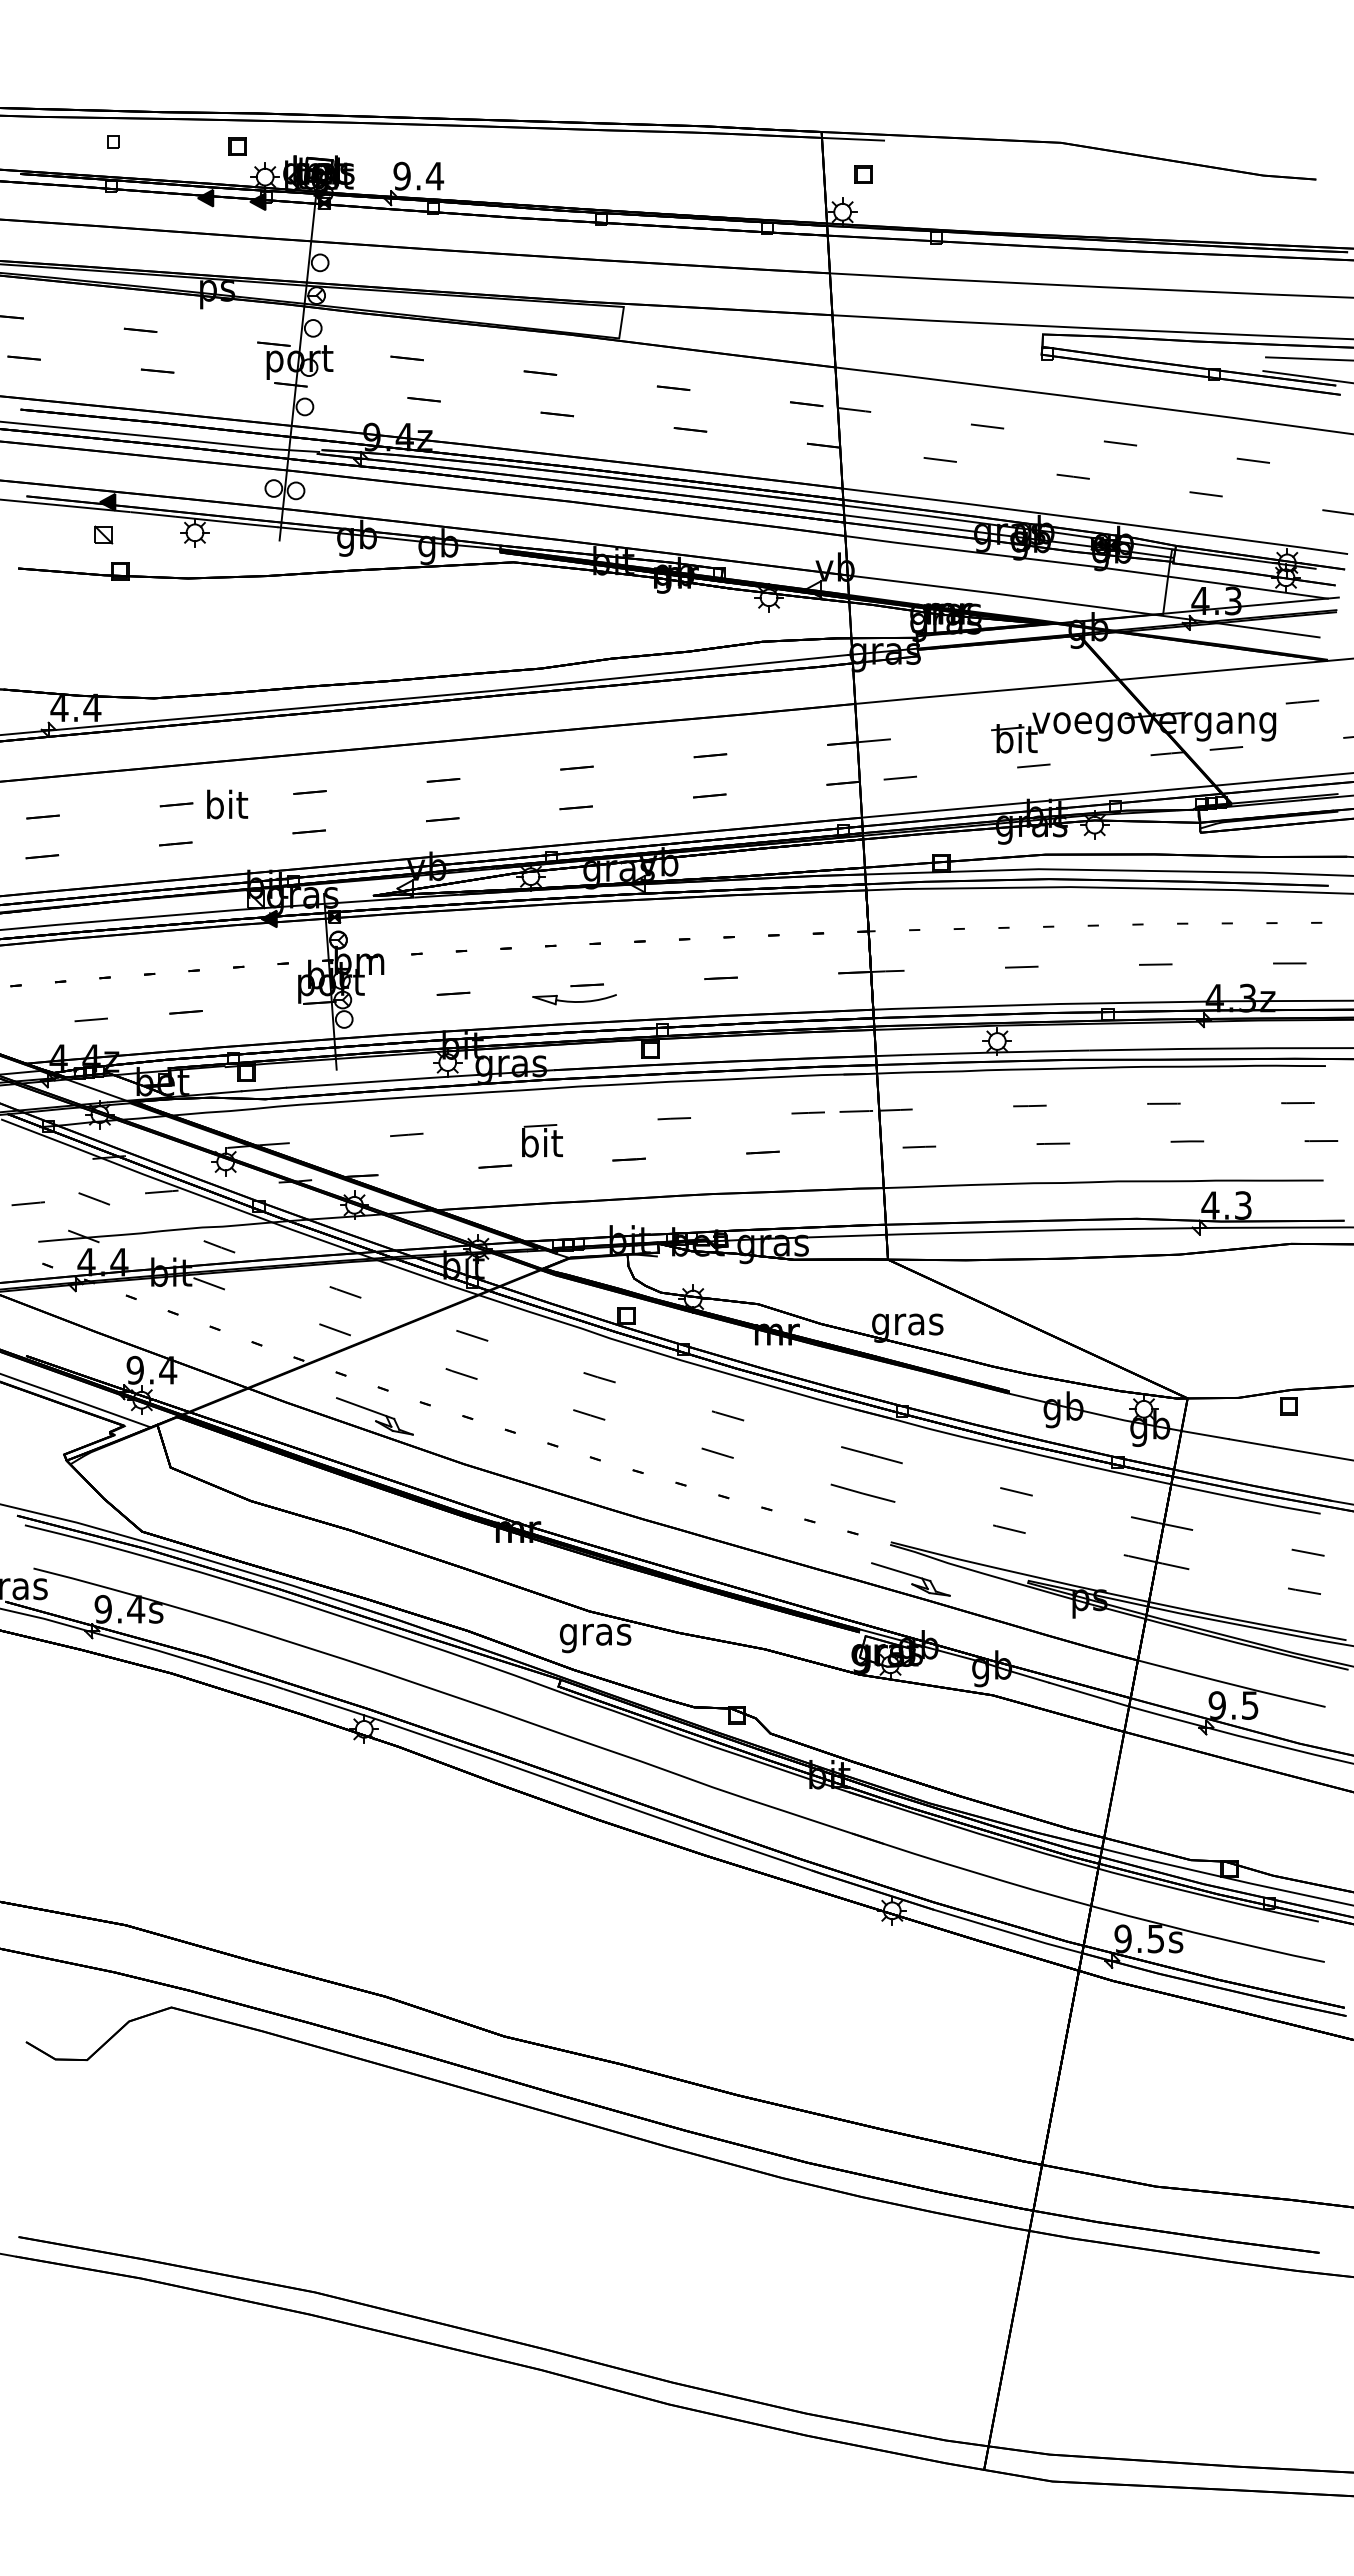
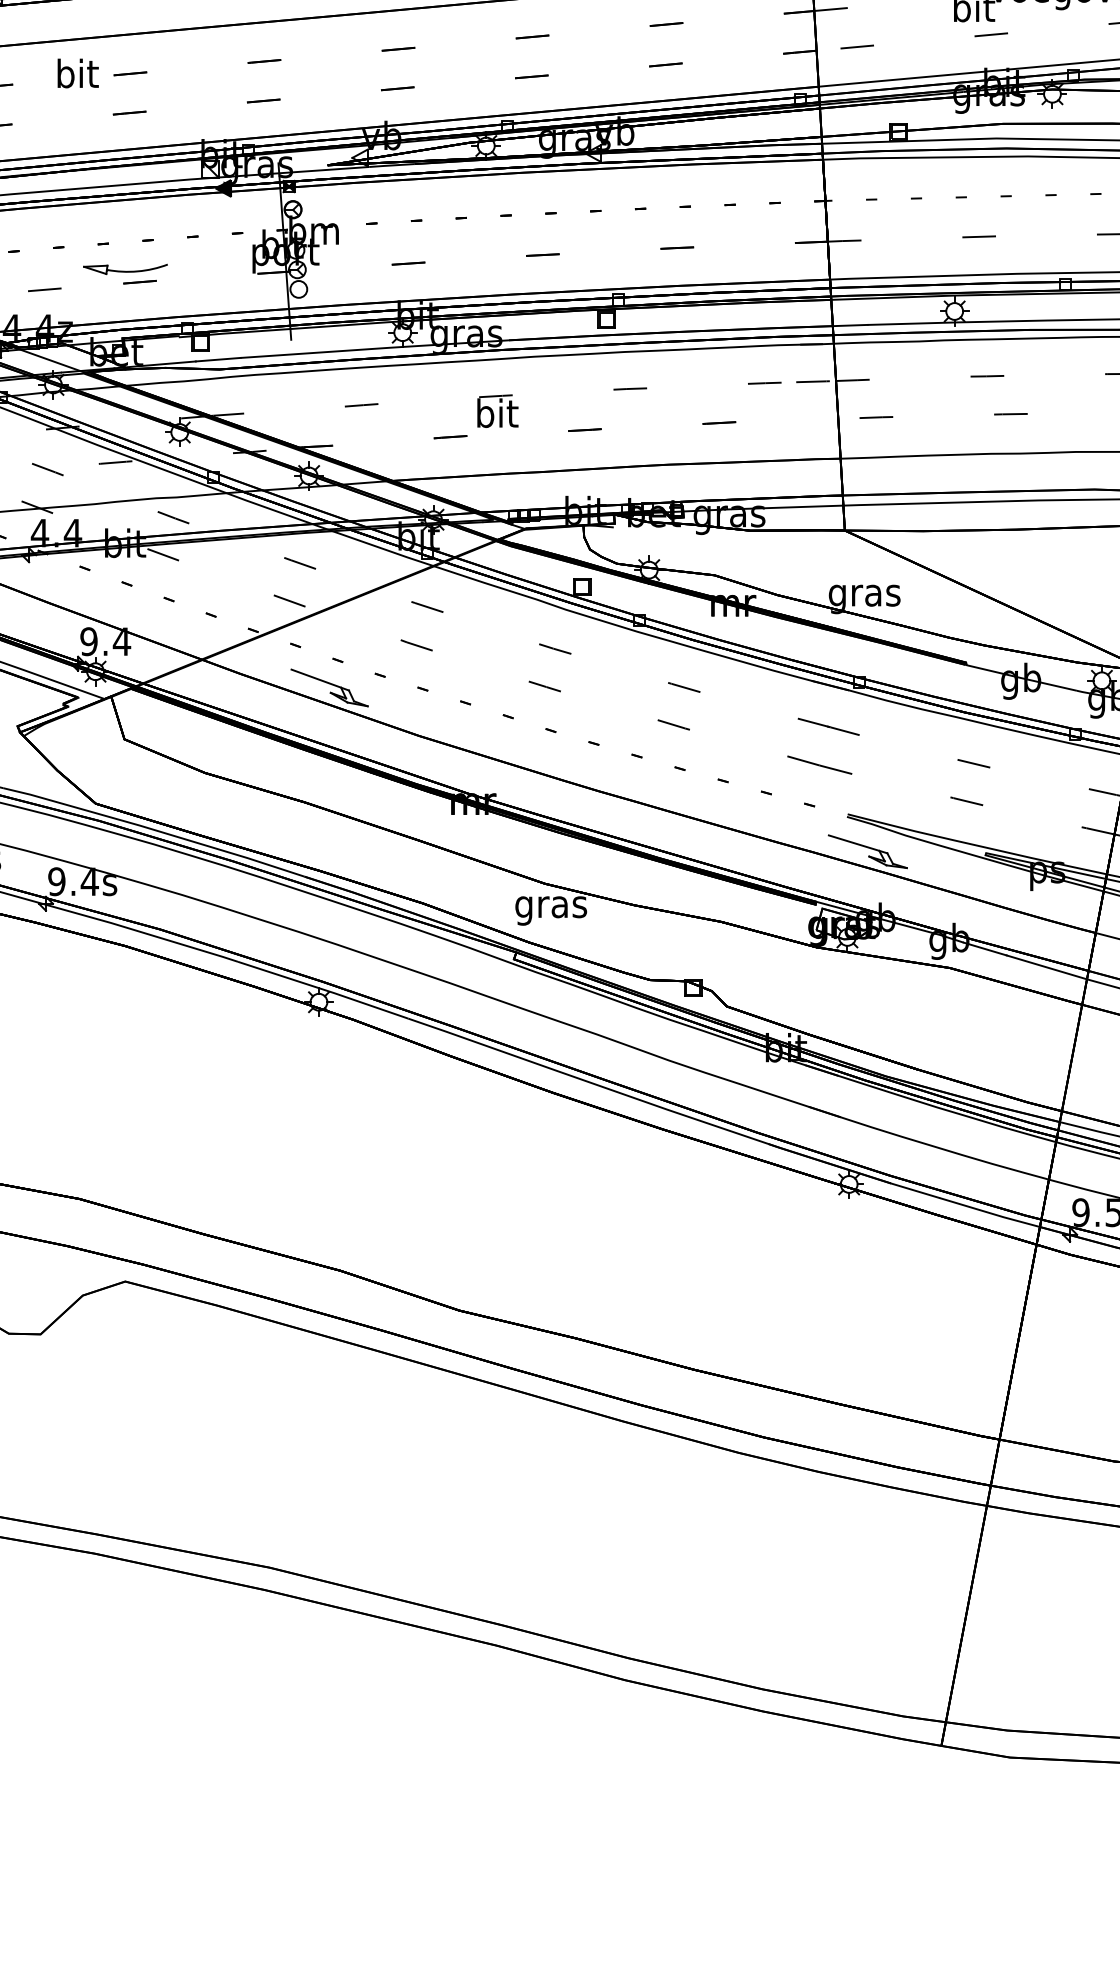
text: (227, 804) -> (78, 73), moved
part: (574, 999) -> (125, 269), moved

